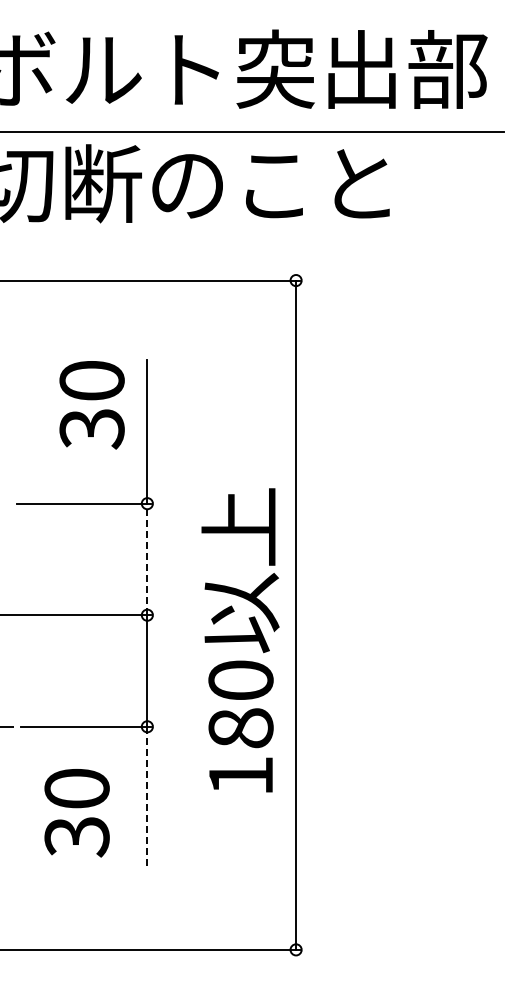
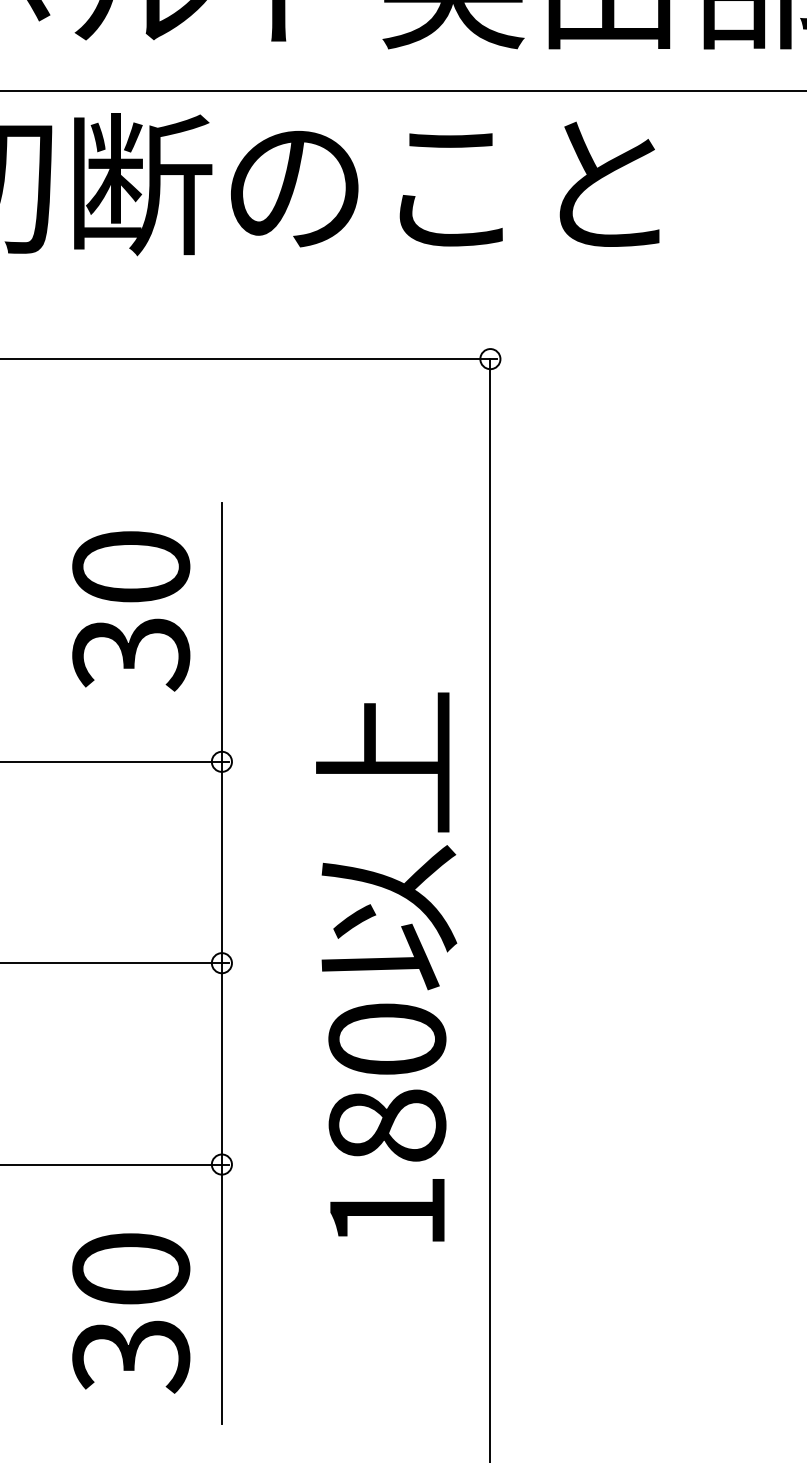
text: (91, 405) -> (130, 611), moved
line: (147, 559) -> (222, 862), dashed -> solid
text: (240, 640) -> (386, 967), moved
line: (147, 798) -> (222, 1294), dashed -> solid
text: (76, 813) -> (130, 1313), moved

